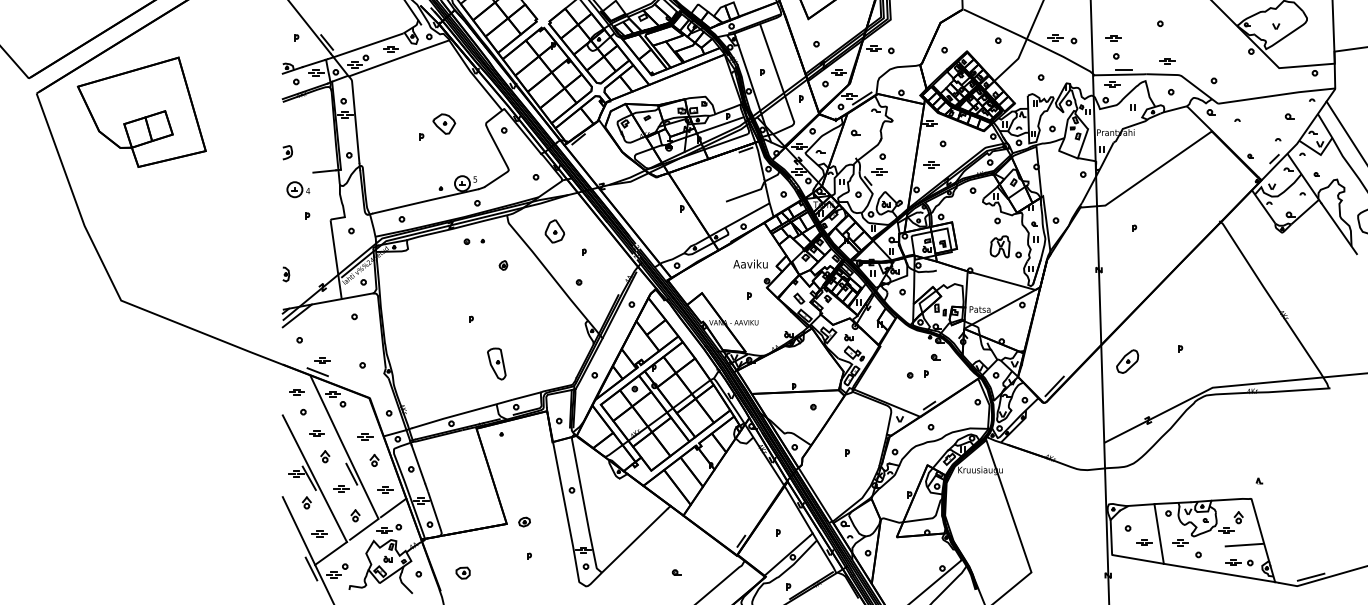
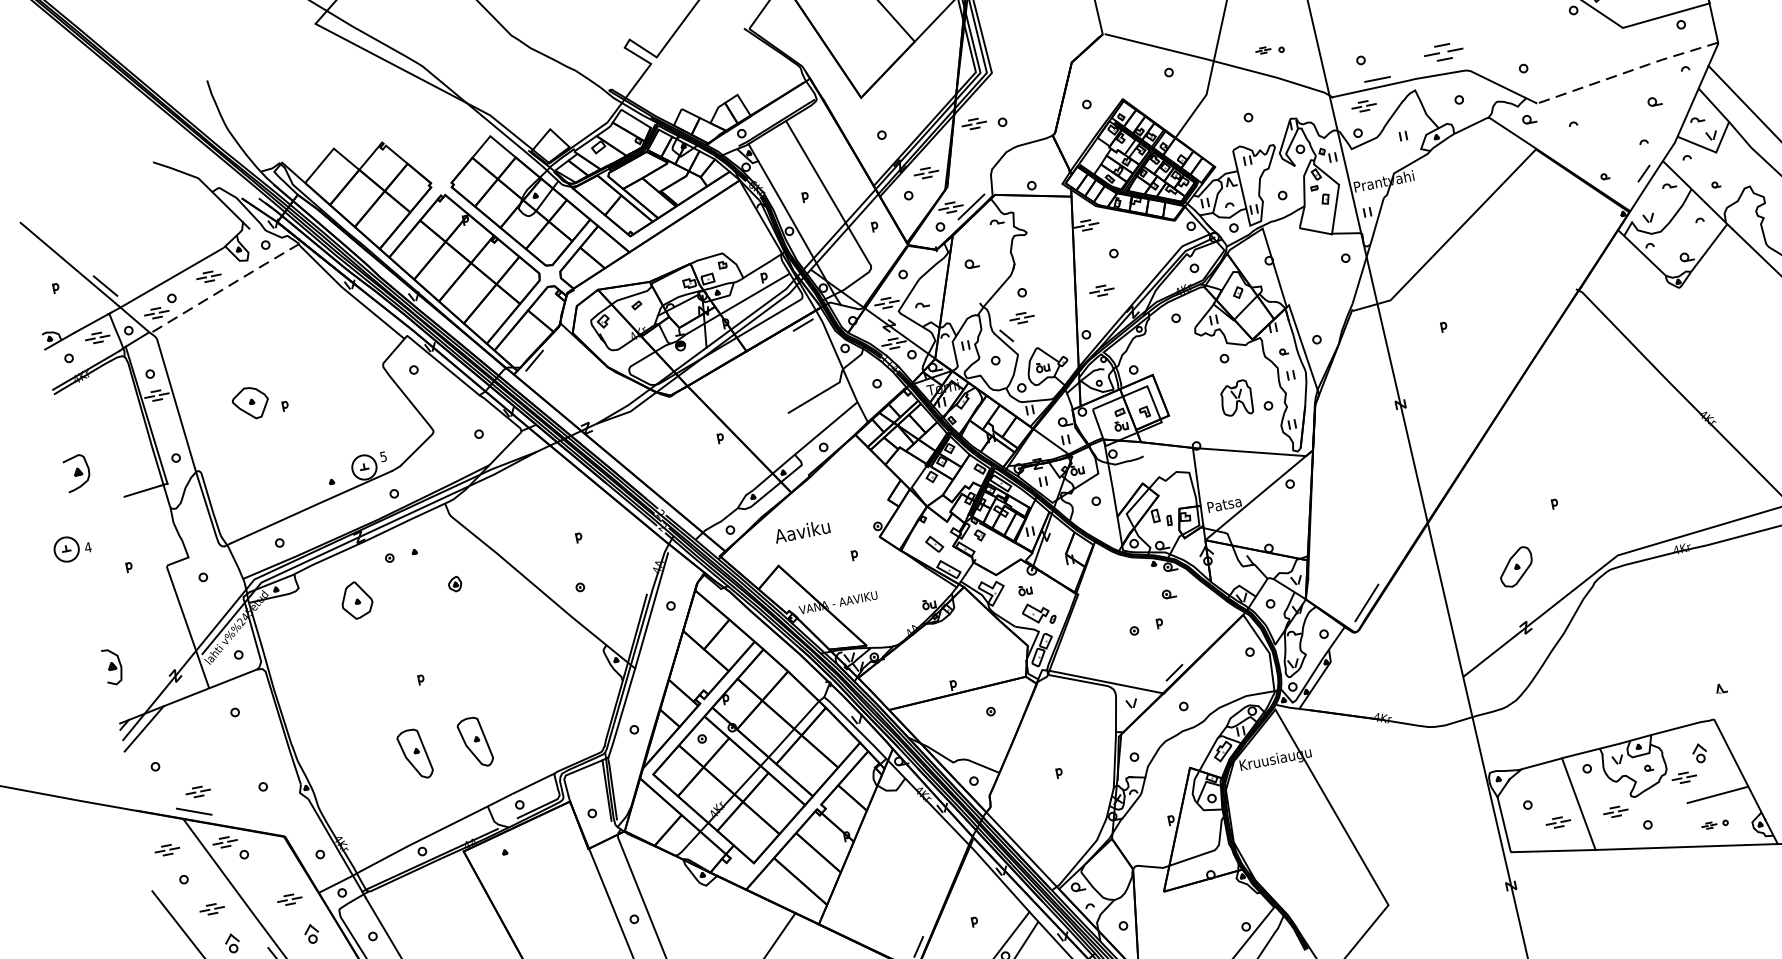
part: (1113, 38) -> (1350, 32), removed
part: (1062, 39) -> (1270, 50), size x0.6
line: (400, 57) -> (226, 286), solid -> dashed
part: (1167, 61) -> (1443, 52), size x1.6
line: (1277, 95) -> (1628, 71), solid -> dashed
part: (444, 123) -> (251, 402), moved
part: (287, 152) -> (77, 472), size x1.6
part: (298, 189) -> (72, 548), moved
part: (554, 231) -> (356, 600), moved
text: (750, 263) -> (801, 530), moved
part: (286, 274) -> (113, 666), size x1.6
part: (1127, 361) -> (1515, 567), moved
part: (458, 363) -> (414, 753), added
part: (1239, 562) -> (1715, 824), size x0.6

